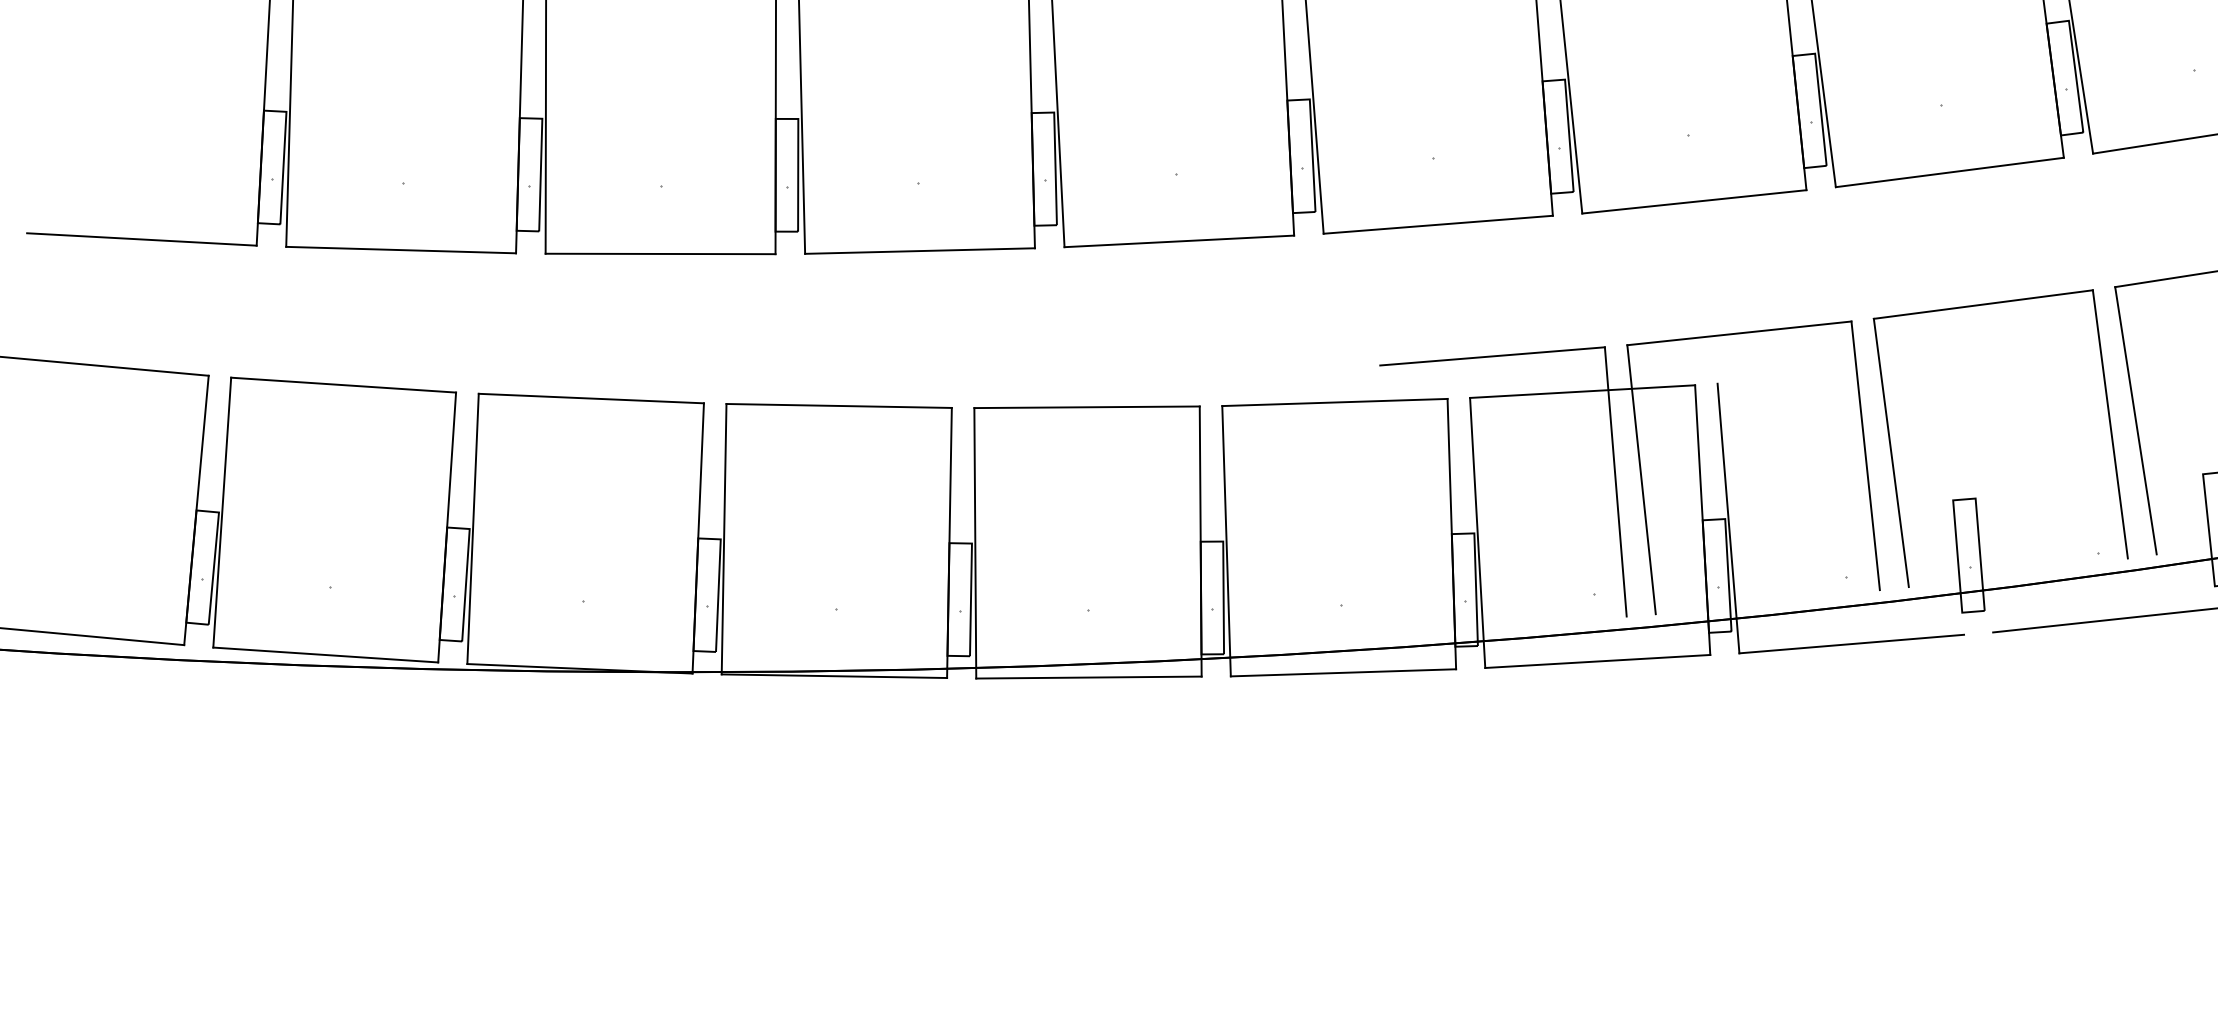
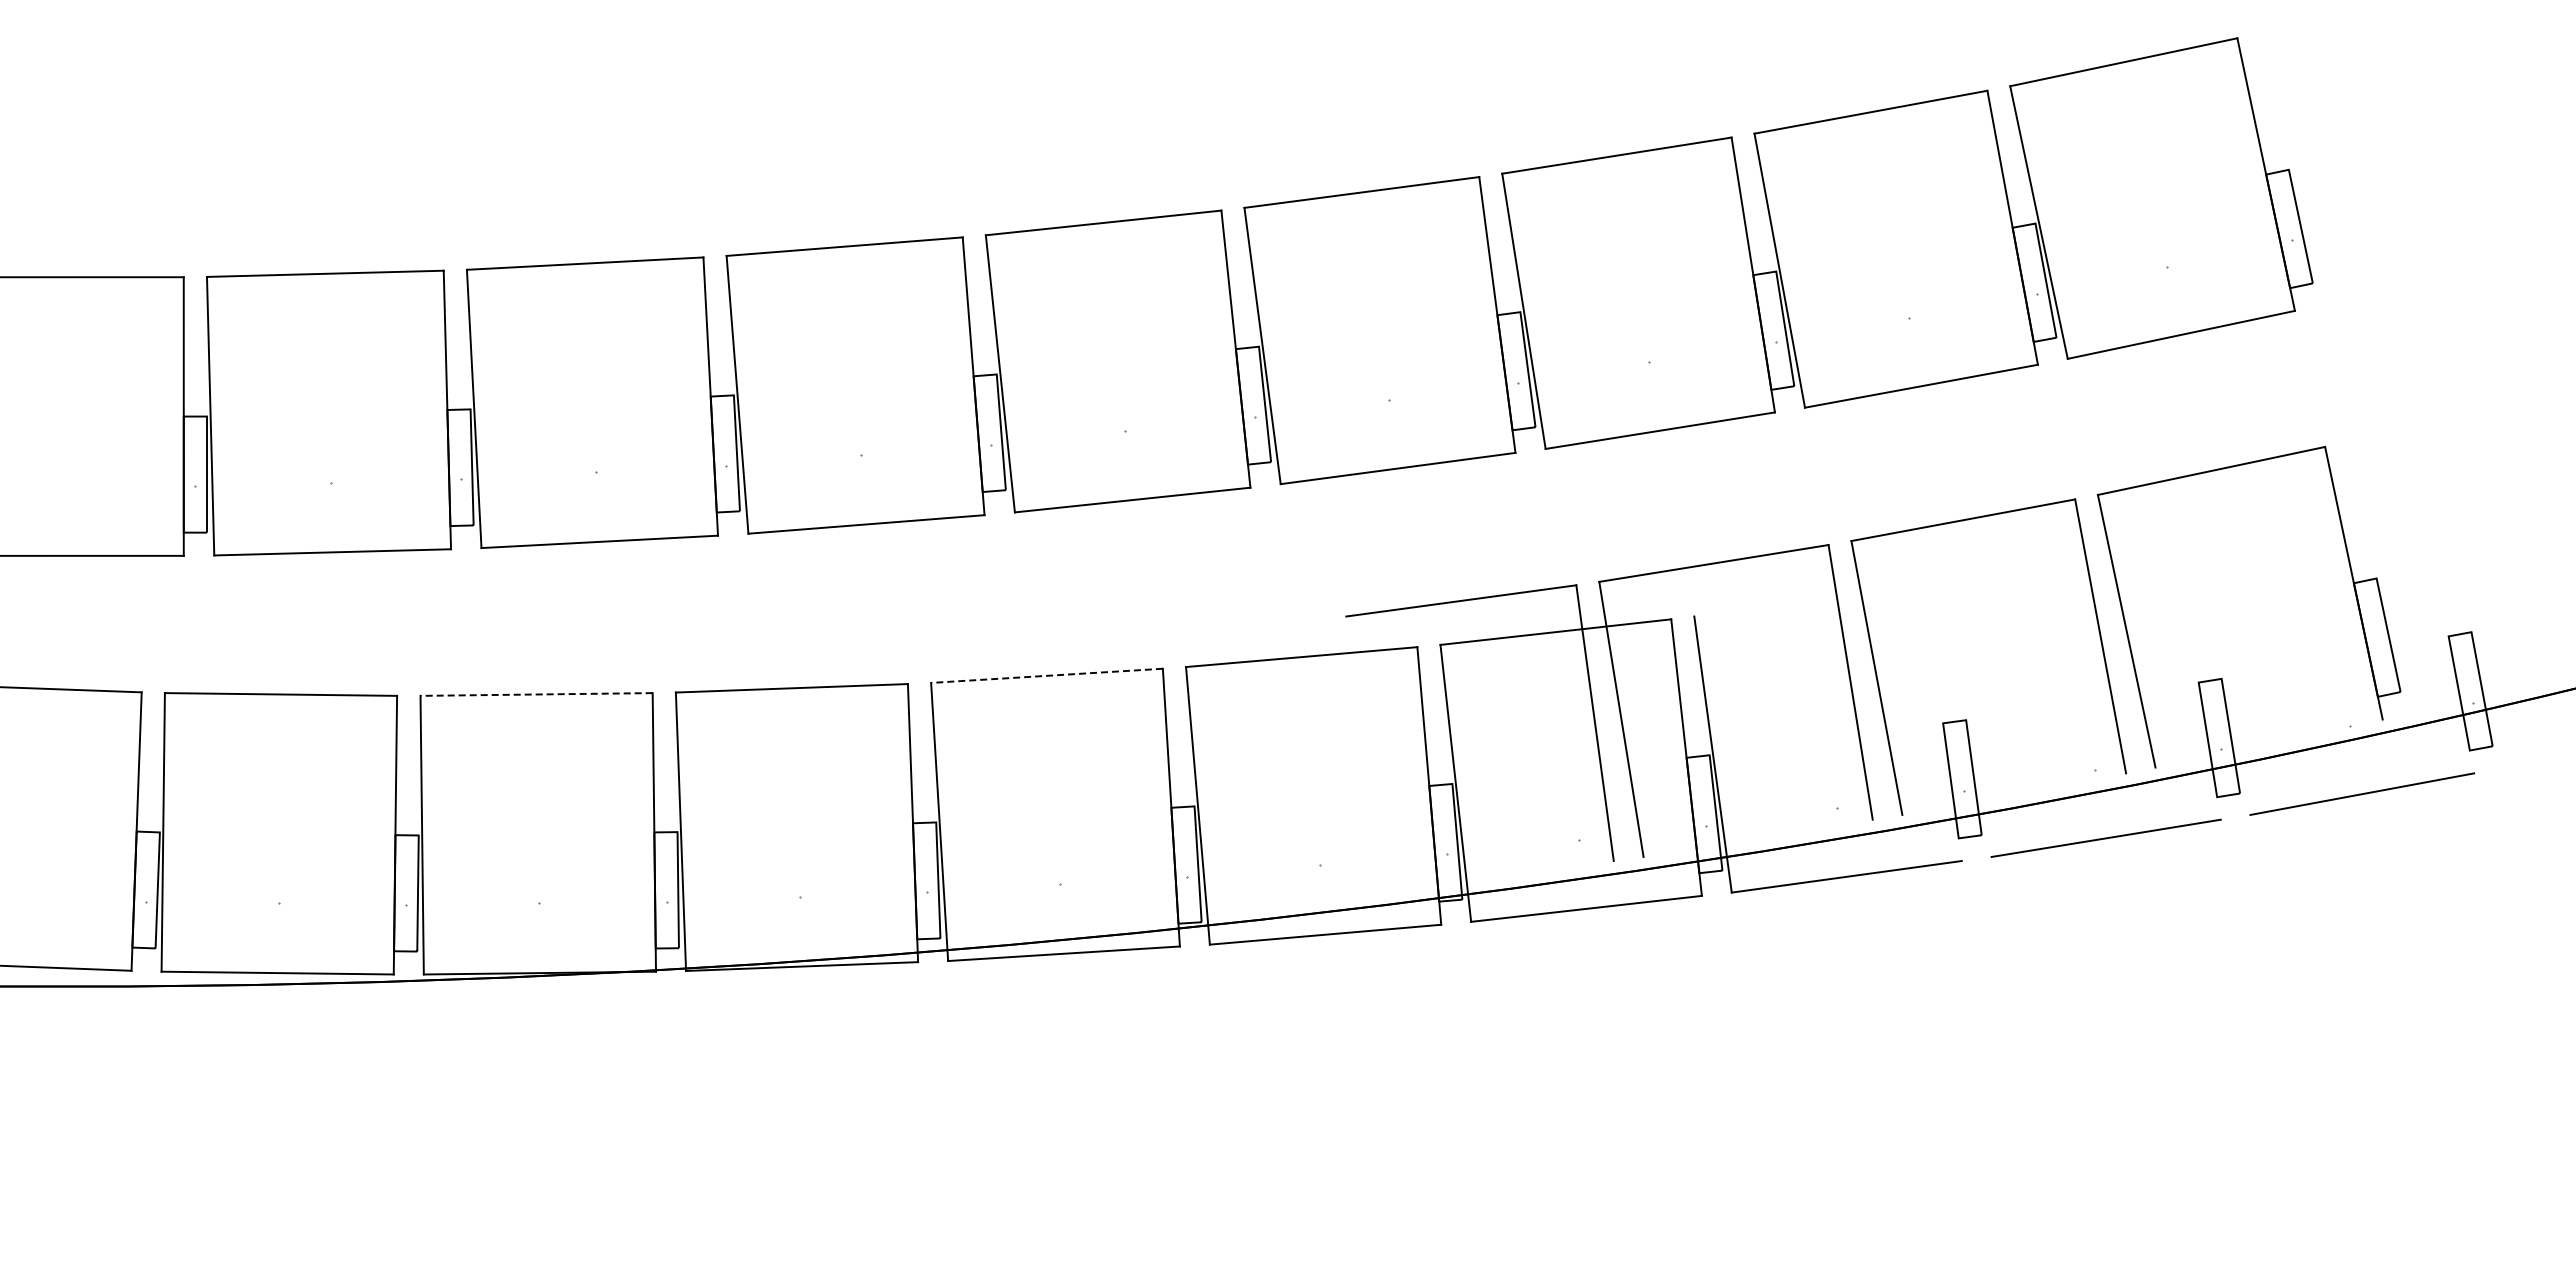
line: (591, 398) -> (536, 694), solid -> dashed
line: (1086, 406) -> (1046, 675), solid -> dashed

